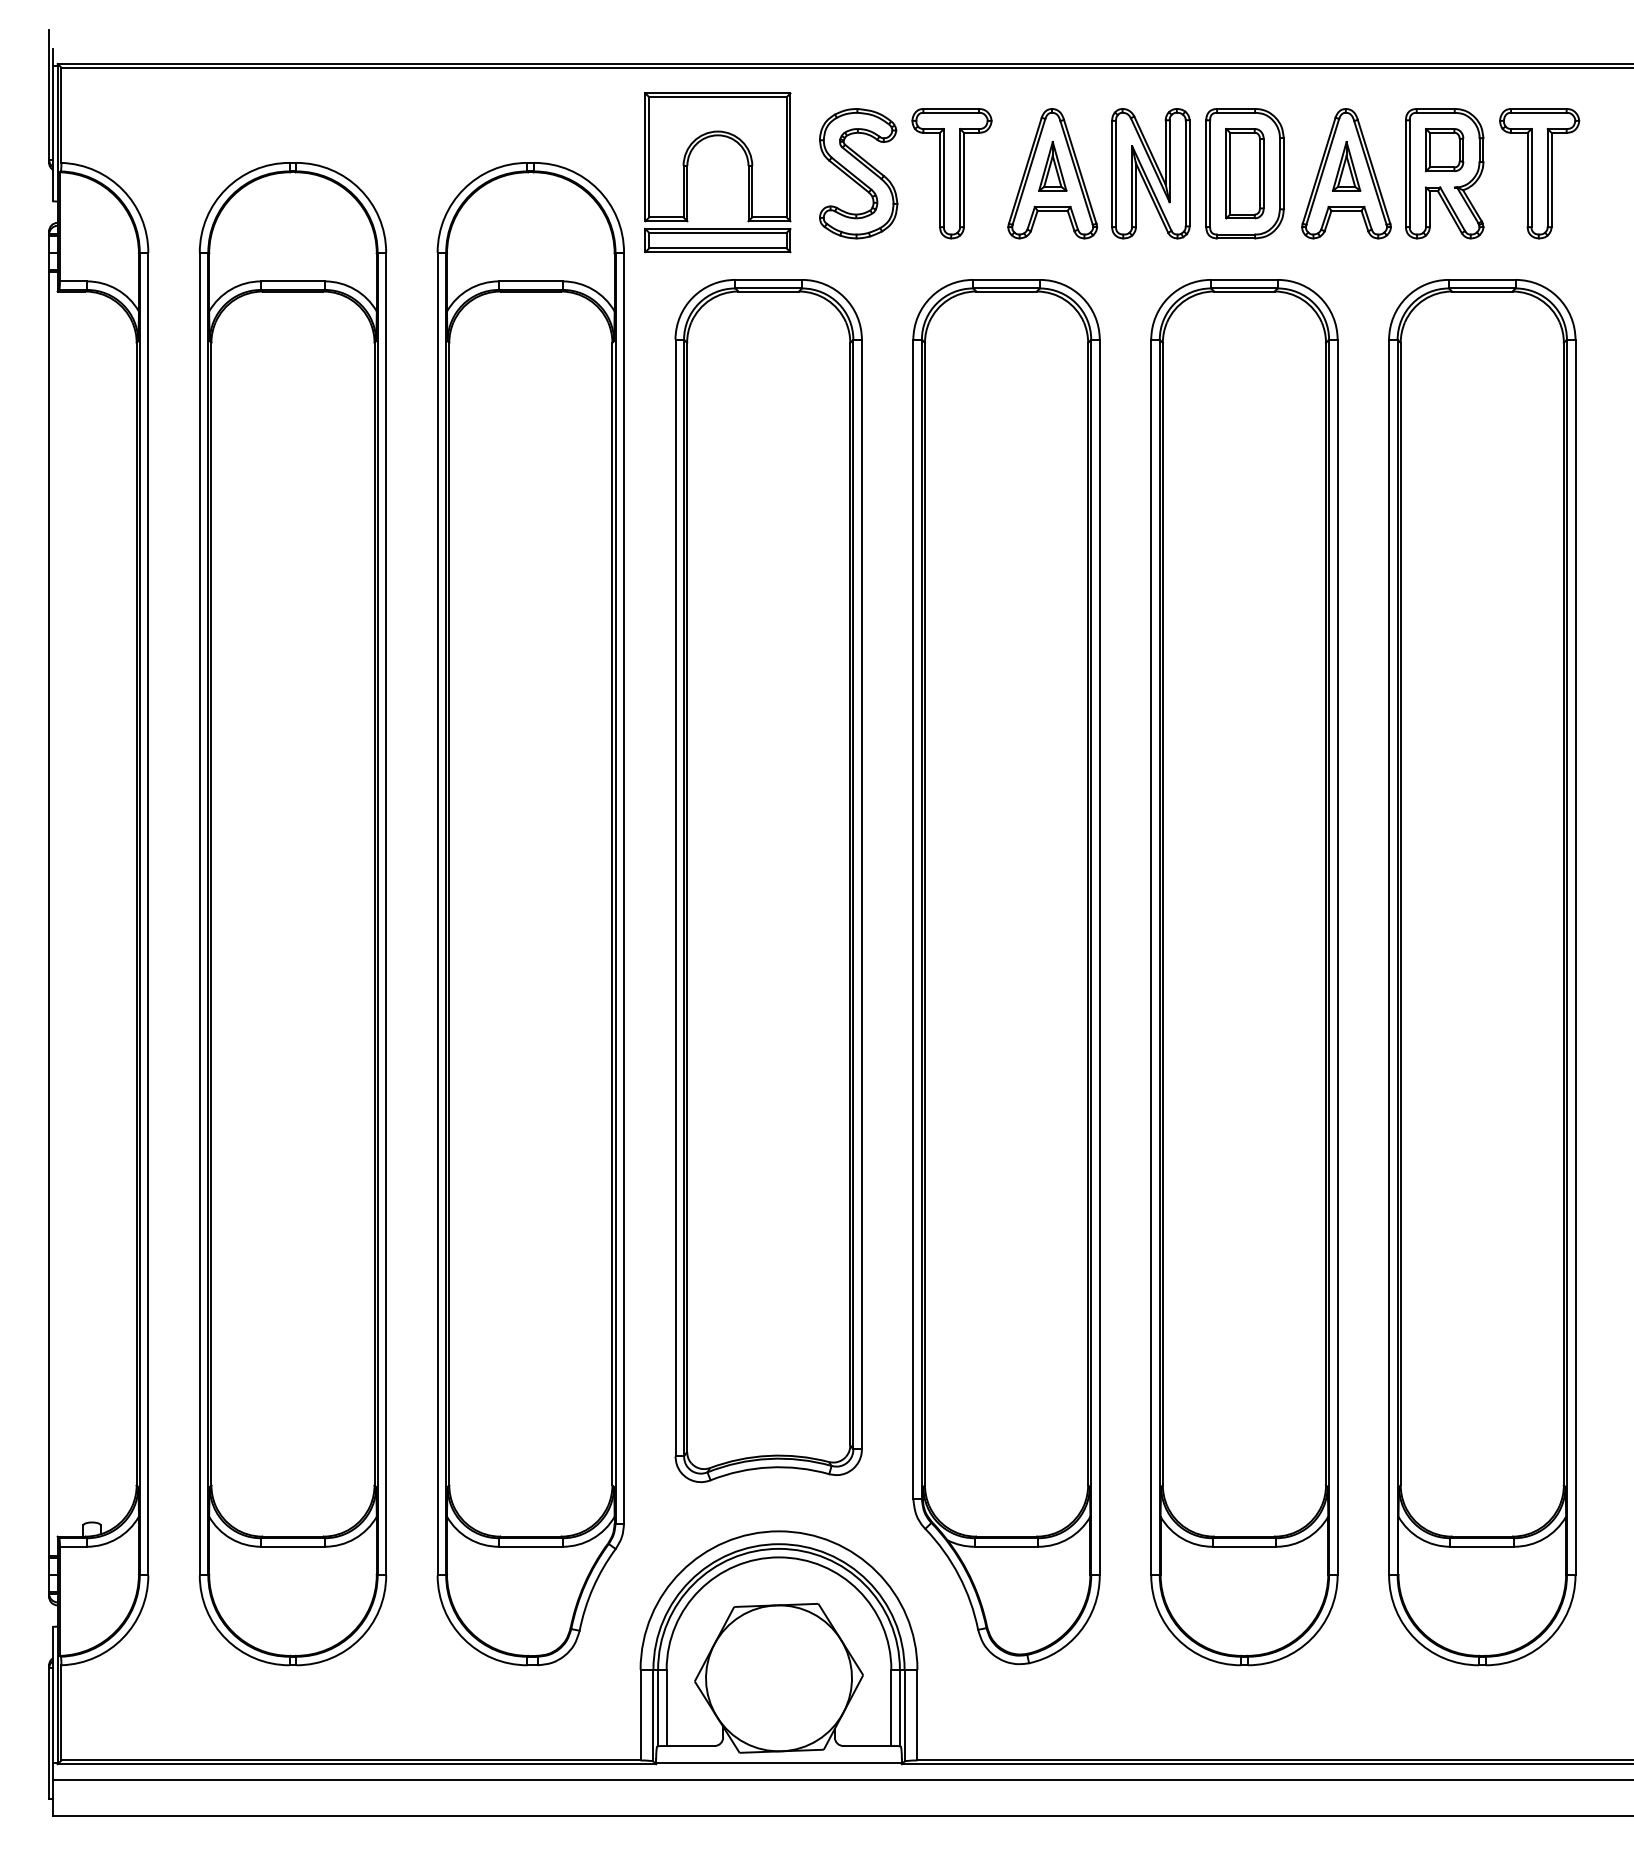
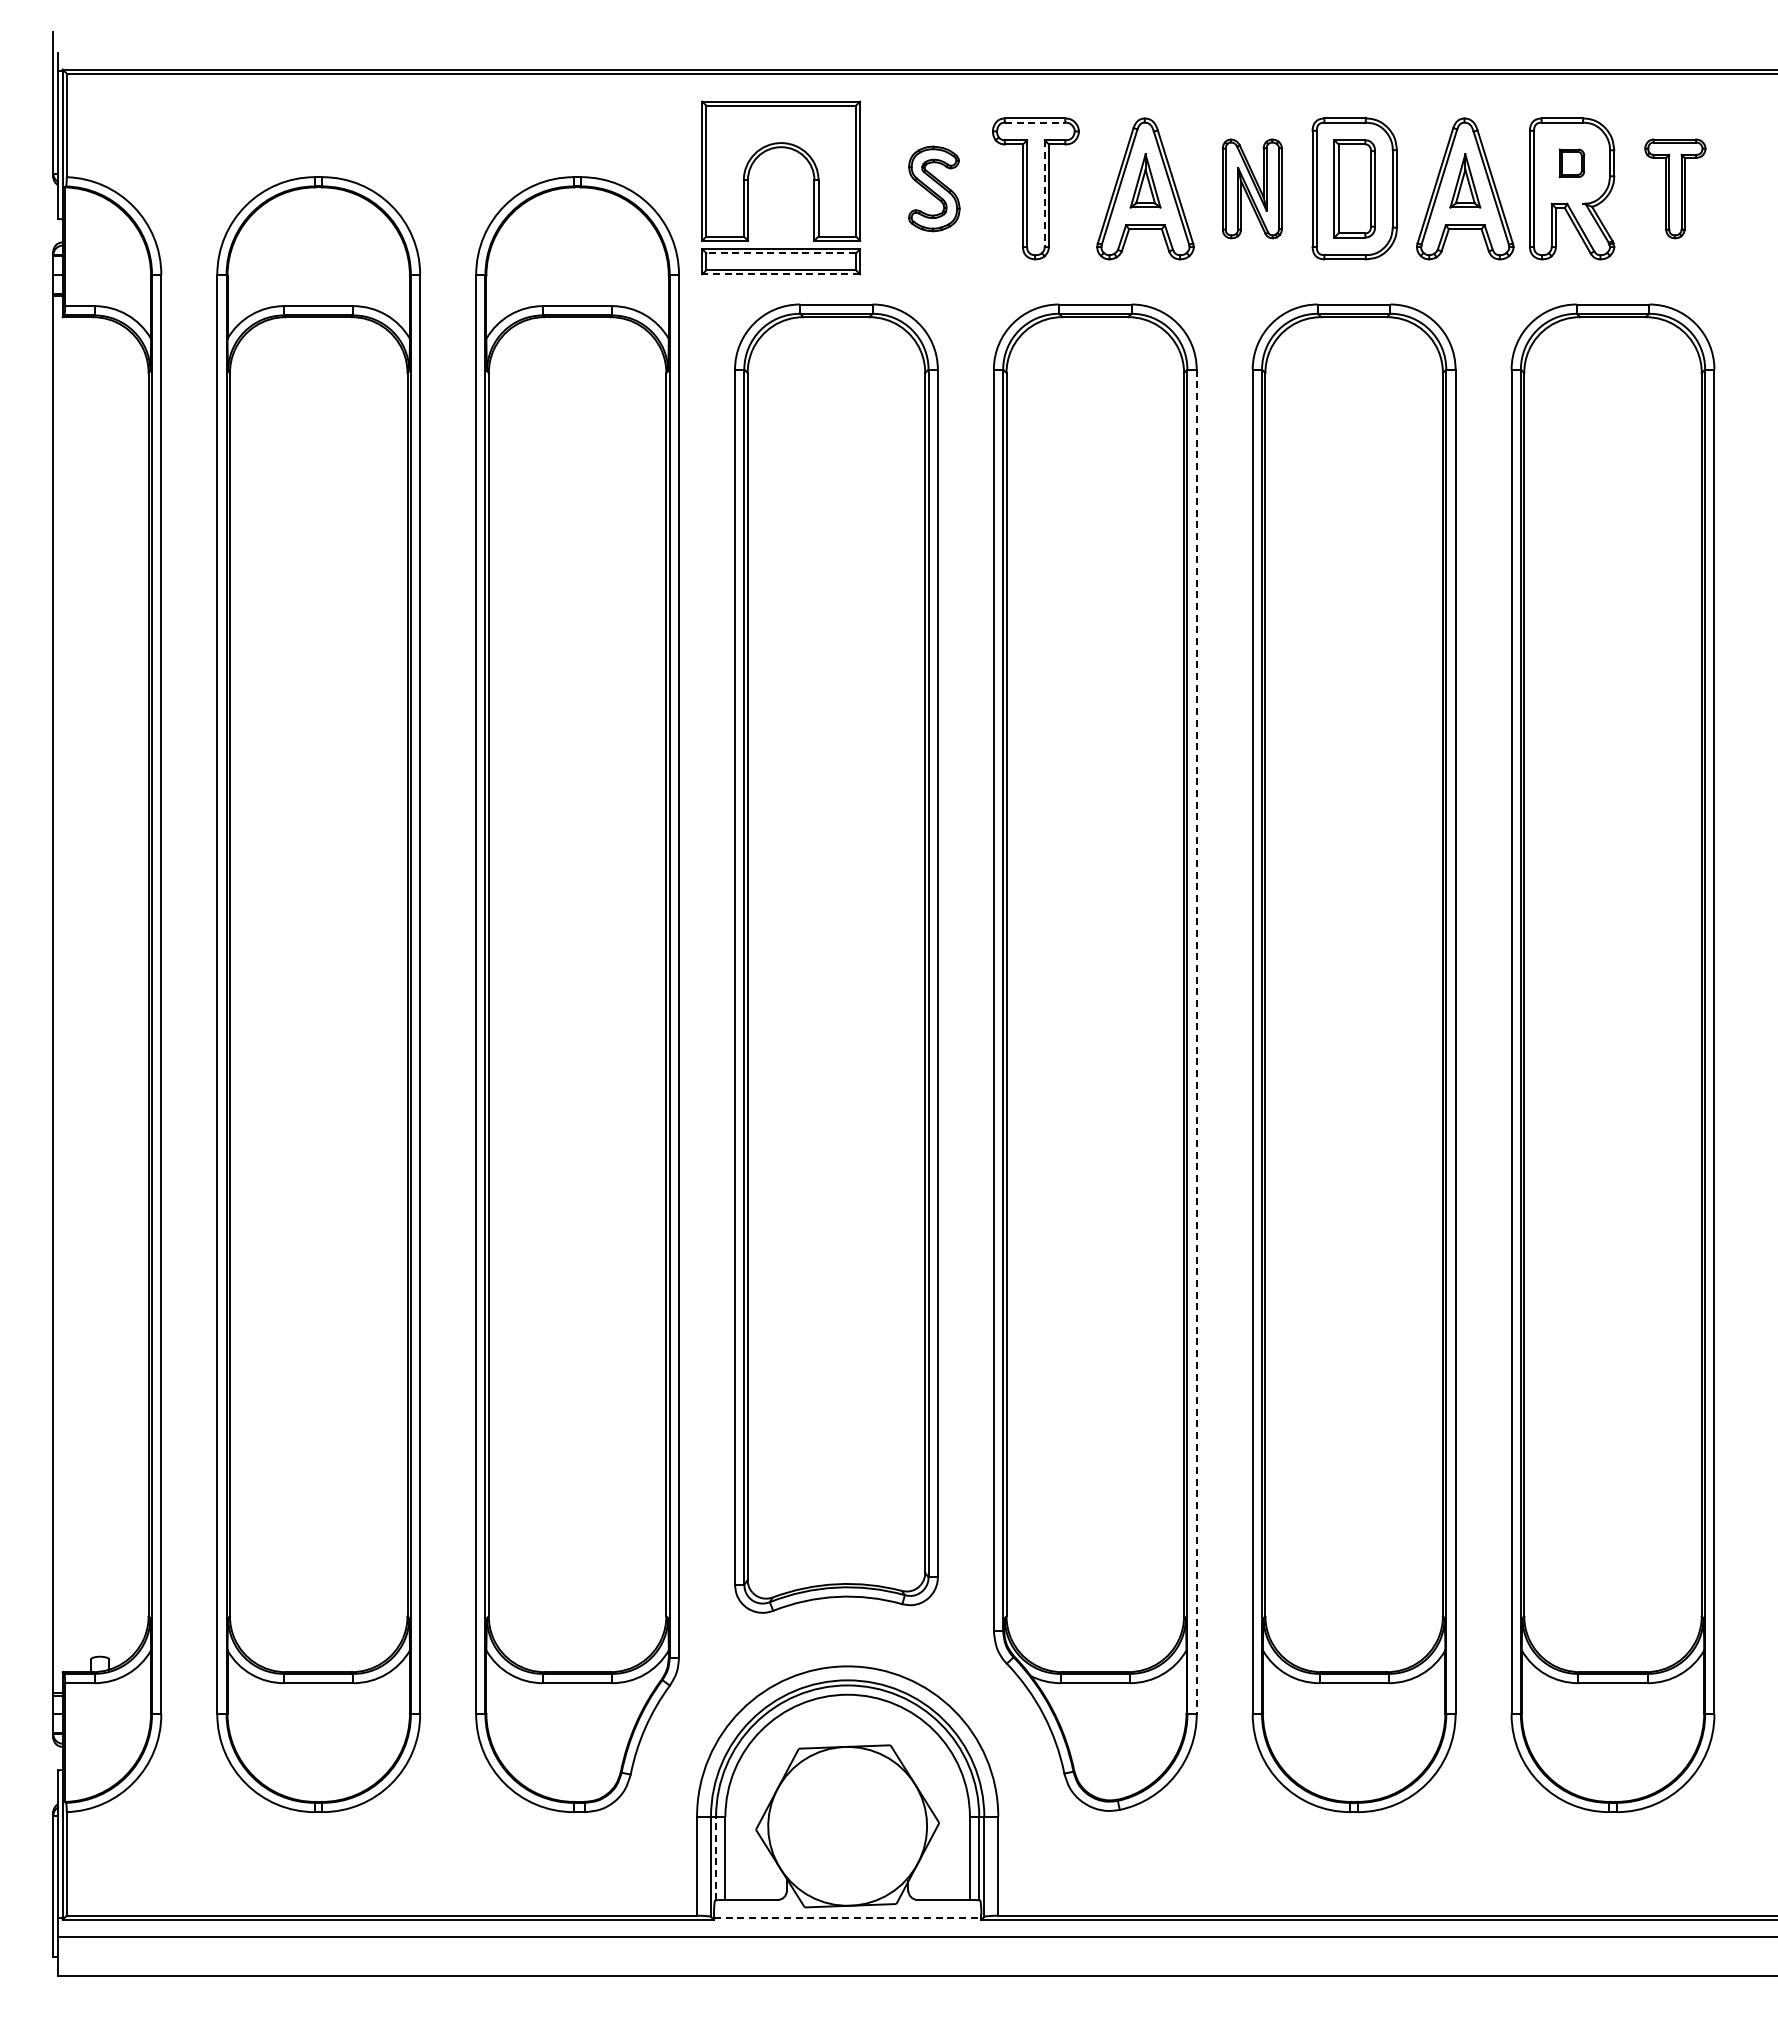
line: (951, 112) -> (1035, 122), solid -> dashed
part: (1444, 150) -> (1571, 163), size x0.6
part: (858, 173) -> (934, 188), size x0.6
part: (1151, 173) -> (1252, 188), size x0.7
part: (1539, 173) -> (1675, 188), size x0.7
line: (959, 178) -> (1044, 194), solid -> dashed
line: (718, 233) -> (781, 253), solid -> dashed
line: (718, 252) -> (781, 274), solid -> dashed
line: (1099, 958) -> (1196, 1042), solid -> dashed
line: (658, 1707) -> (716, 1858), solid -> dashed
line: (778, 1762) -> (847, 1917), solid -> dashed

